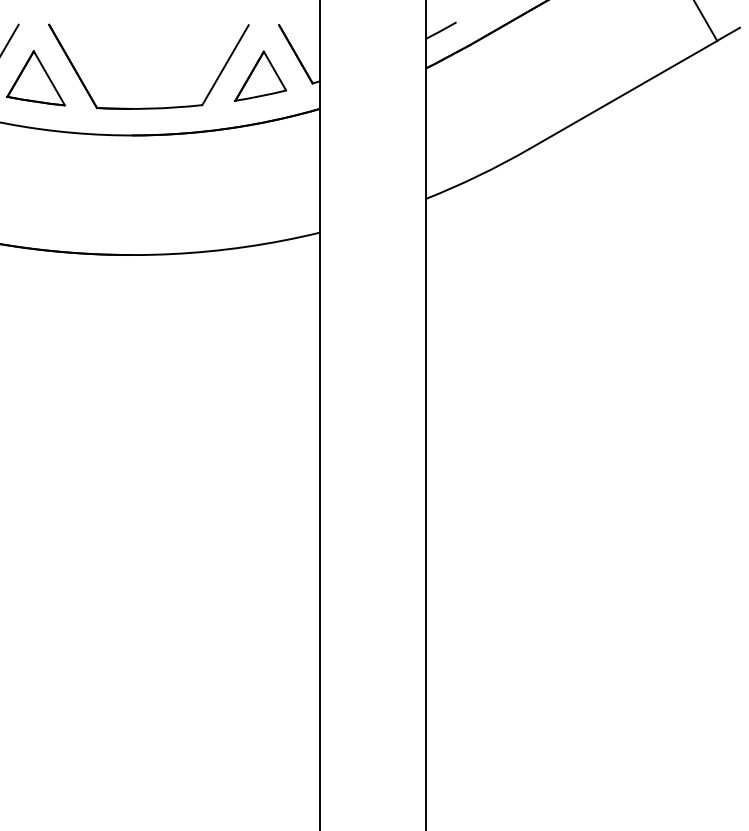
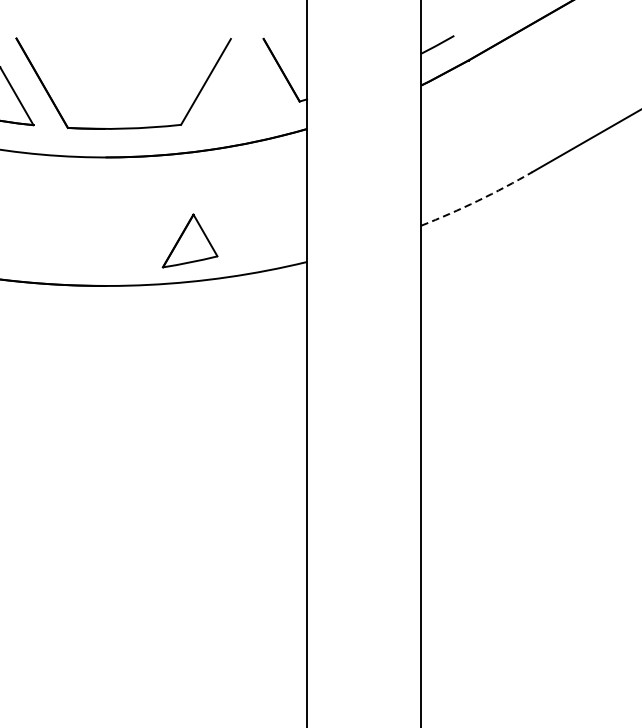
part: (260, 75) -> (189, 240), moved
arc: (478, 175) -> (477, 200), solid -> dashed

